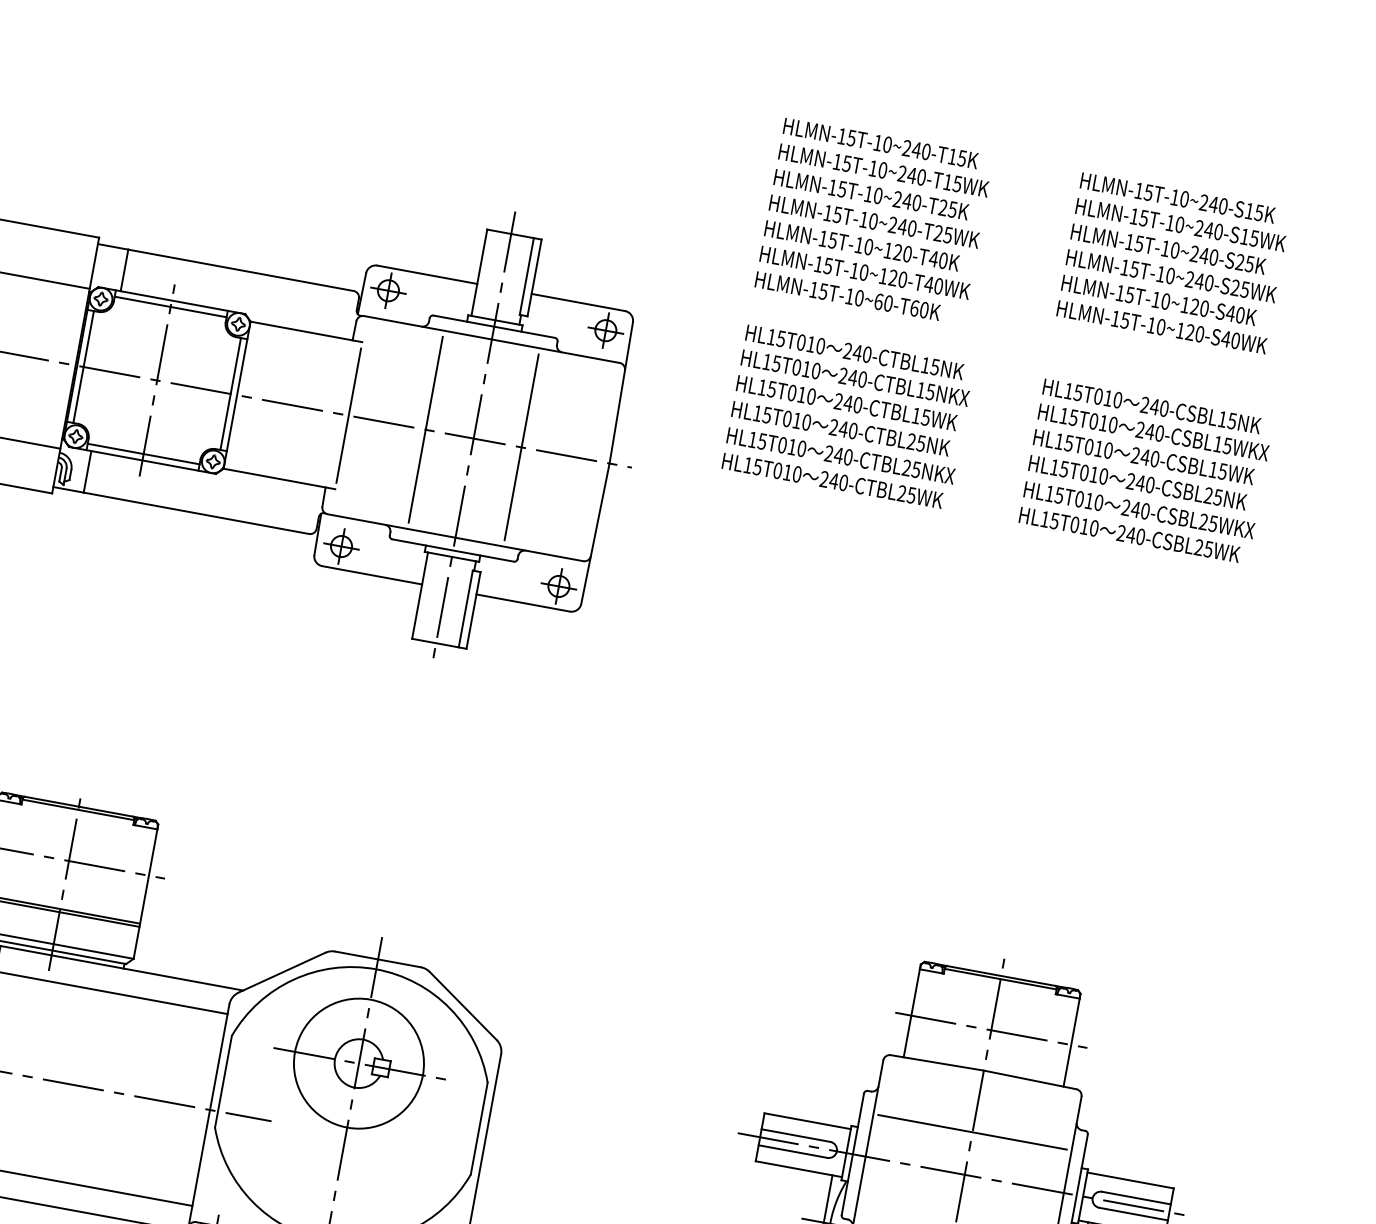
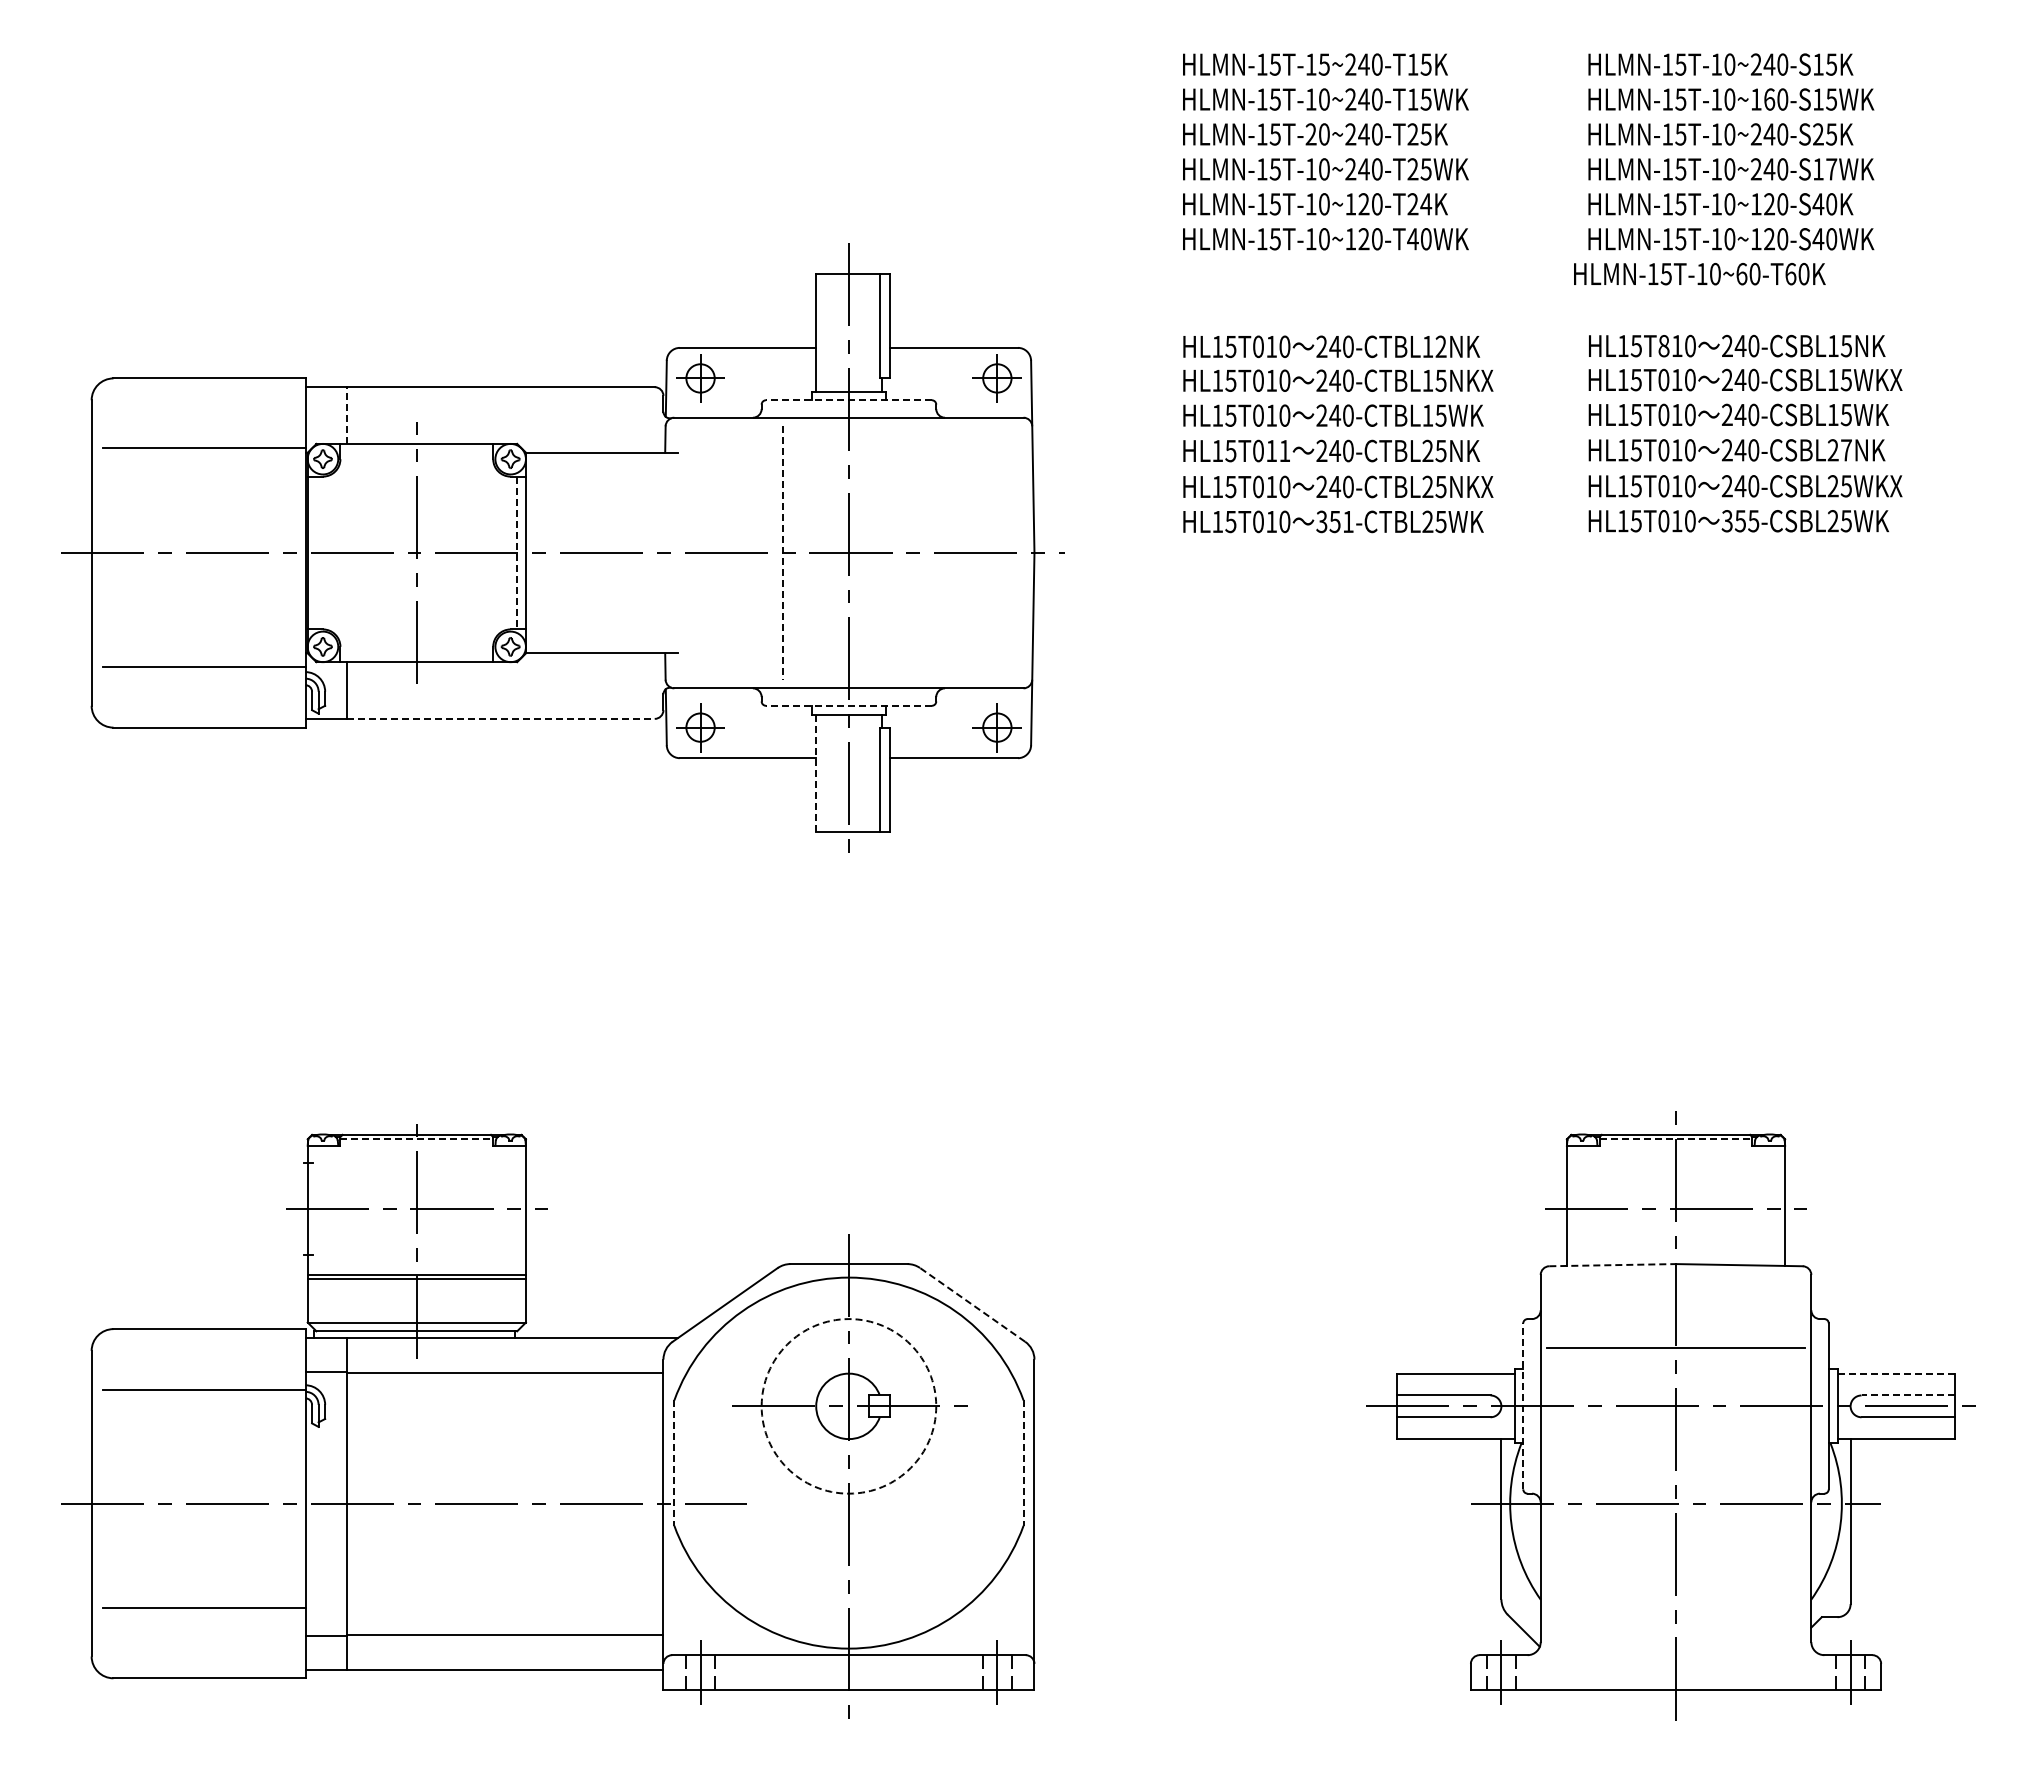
text: (886, 144) -> (1323, 64), HLMN-15T-10~240-T15K -> HLMN-15T-15~240-T15K
text: (868, 194) -> (1310, 134), HLMN-15T-10~240-T25K -> HLMN-15T-20~240-T25K
text: (1203, 229) -> (1762, 99), HLMN-15T-10~240-S15WK -> HLMN-15T-10~160-S15WK
text: (938, 260) -> (1419, 204), HLMN-15T-10~120-T40K -> HLMN-15T-10~120-T24K
line: (124, 270) -> (347, 415), solid -> dashed
text: (1240, 288) -> (1825, 169), HLMN-15T-10~240-S25WK -> HLMN-15T-10~240-S17WK
text: (847, 296) -> (1699, 274), moved
line: (170, 306) -> (416, 452), removed
line: (493, 326) -> (848, 400), solid -> dashed
line: (83, 366) -> (316, 552), removed
text: (934, 366) -> (1440, 346), 240-CTBL15NK -> 240-CTBL12NK
line: (230, 394) -> (517, 553), solid -> dashed
text: (1098, 396) -> (1663, 345), HL15T010 -> HL15T810
line: (348, 415) -> (678, 552), removed
text: (806, 422) -> (1284, 450), HL15T010 -> HL15T011
line: (425, 430) -> (783, 553), solid -> dashed
line: (521, 447) -> (914, 552), removed
line: (143, 454) -> (416, 653), removed
text: (833, 480) -> (1334, 521), 240-CTBL25WK -> 351-CTBL25WK
text: (1217, 497) -> (1845, 450), 240-CSBL25NK -> 240-CSBL27NK
line: (196, 512) -> (500, 718), solid -> dashed
text: (1130, 535) -> (1740, 521), 240-CSBL25WK -> 355-CSBL25WK
line: (452, 550) -> (848, 705), solid -> dashed
line: (420, 595) -> (816, 773), solid -> dashed
line: (78, 810) -> (417, 1139), solid -> dashed
line: (1001, 979) -> (1676, 1139), solid -> dashed
line: (463, 1005) -> (972, 1304), solid -> dashed
circle: (358, 1063) -> (848, 1406), solid -> dashed
line: (937, 1063) -> (1613, 1265), solid -> dashed
line: (223, 1082) -> (674, 1463), solid -> dashed
line: (479, 1128) -> (1023, 1463), solid -> dashed
line: (853, 1154) -> (1523, 1406), solid -> dashed
line: (1130, 1180) -> (1896, 1373), solid -> dashed
line: (1136, 1198) -> (1908, 1395), solid -> dashed

